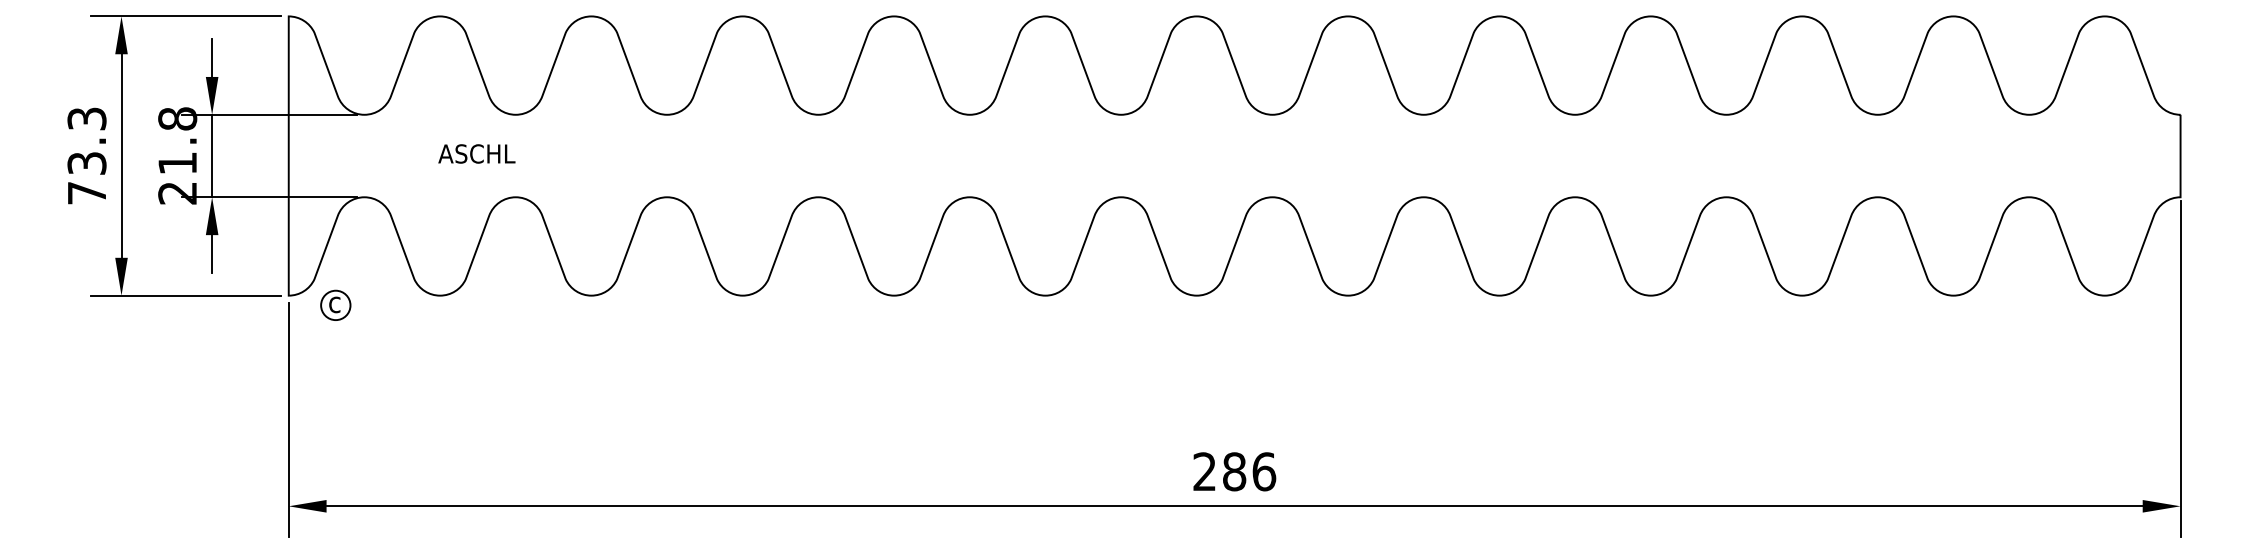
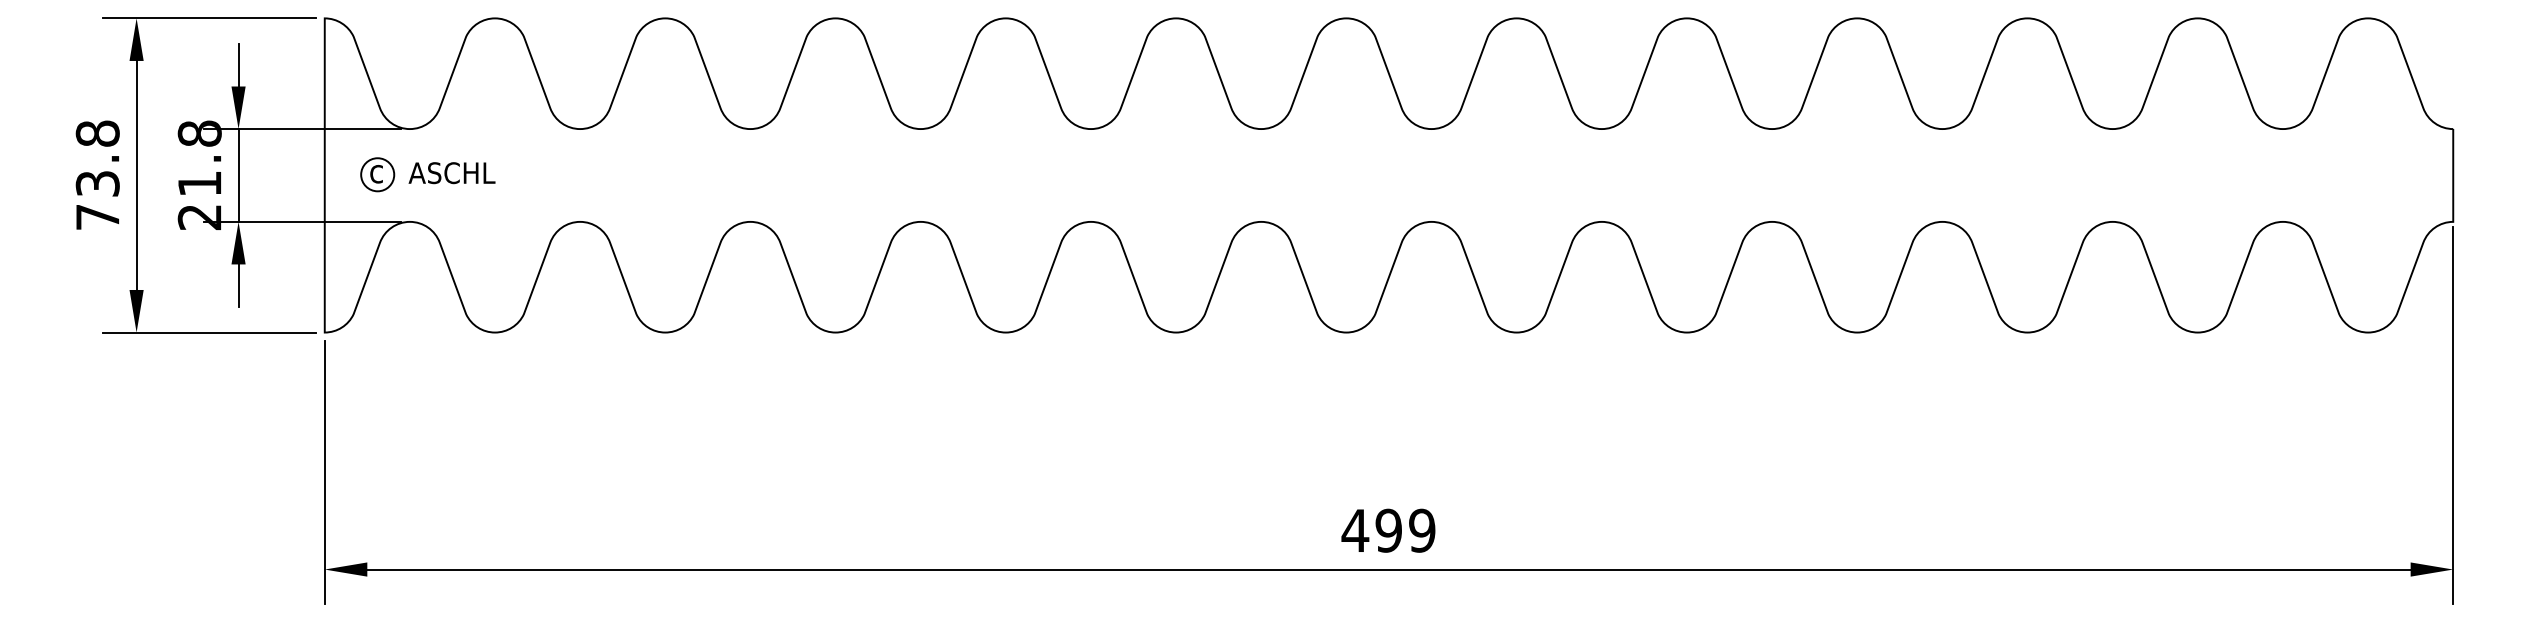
text: (86, 118) -> (97, 133), 73.3 -> 73.8
text: (476, 153) -> (451, 172), moved
part: (335, 304) -> (377, 173), moved
text: (1234, 471) -> (1388, 530), 286 -> 499

